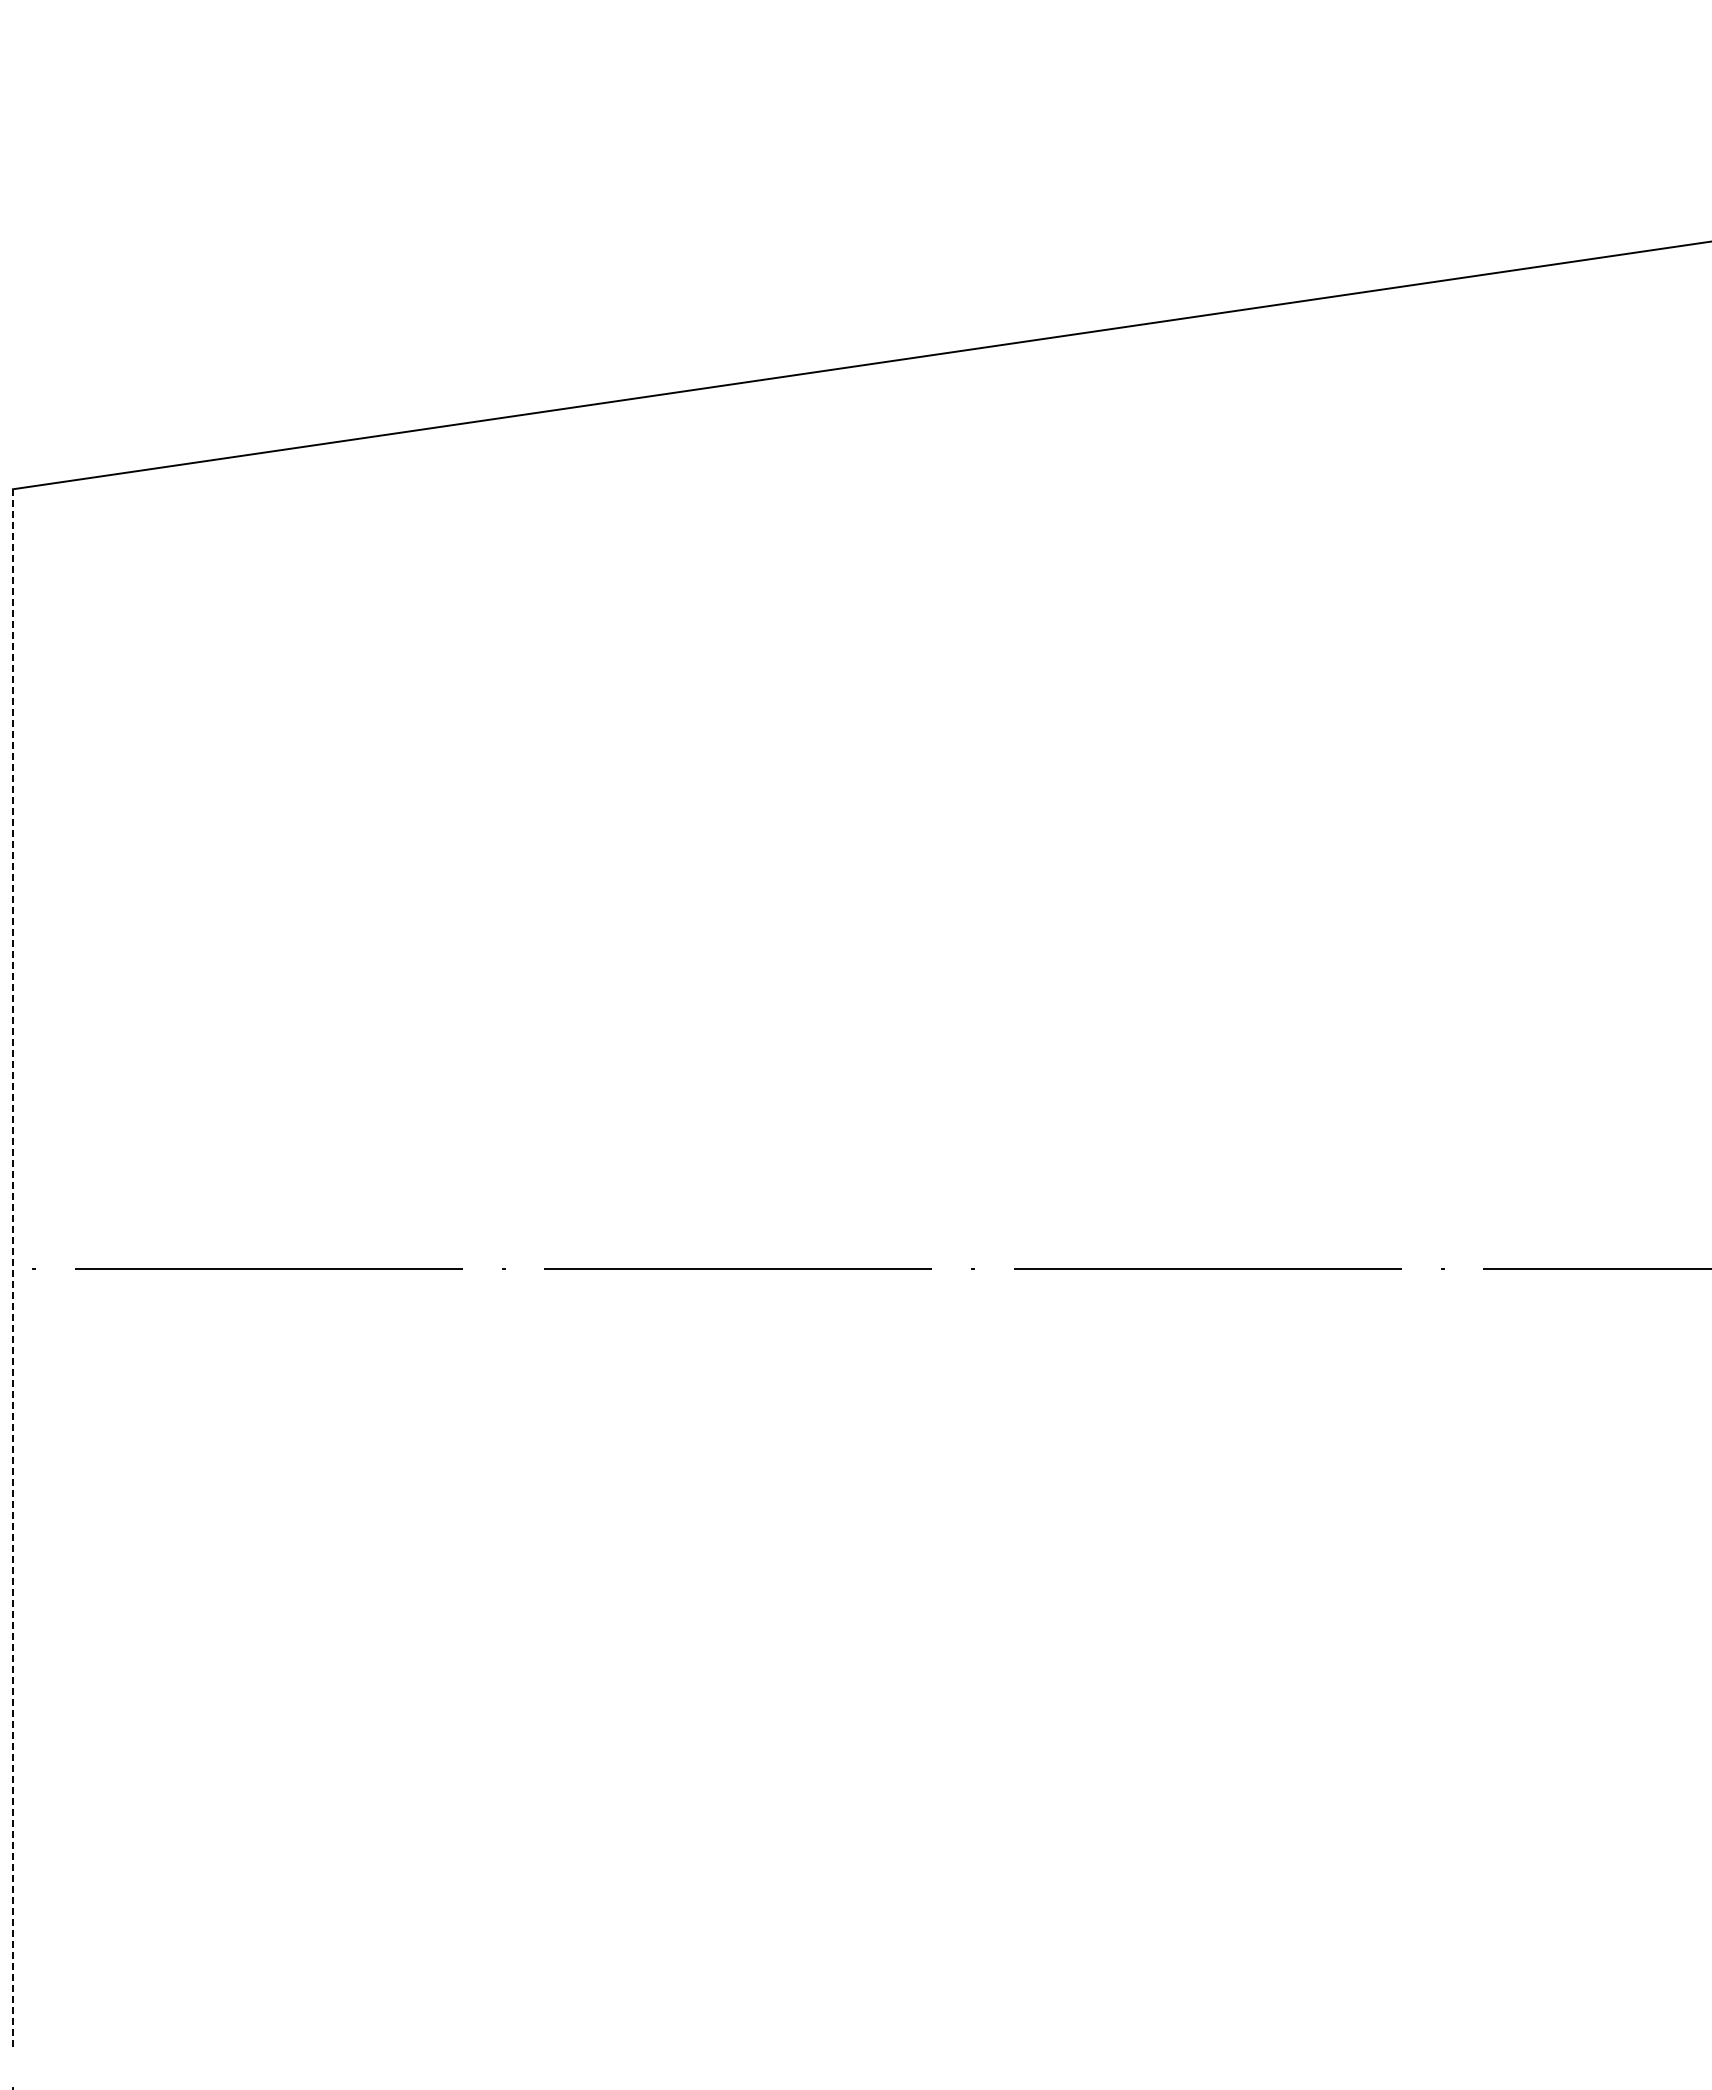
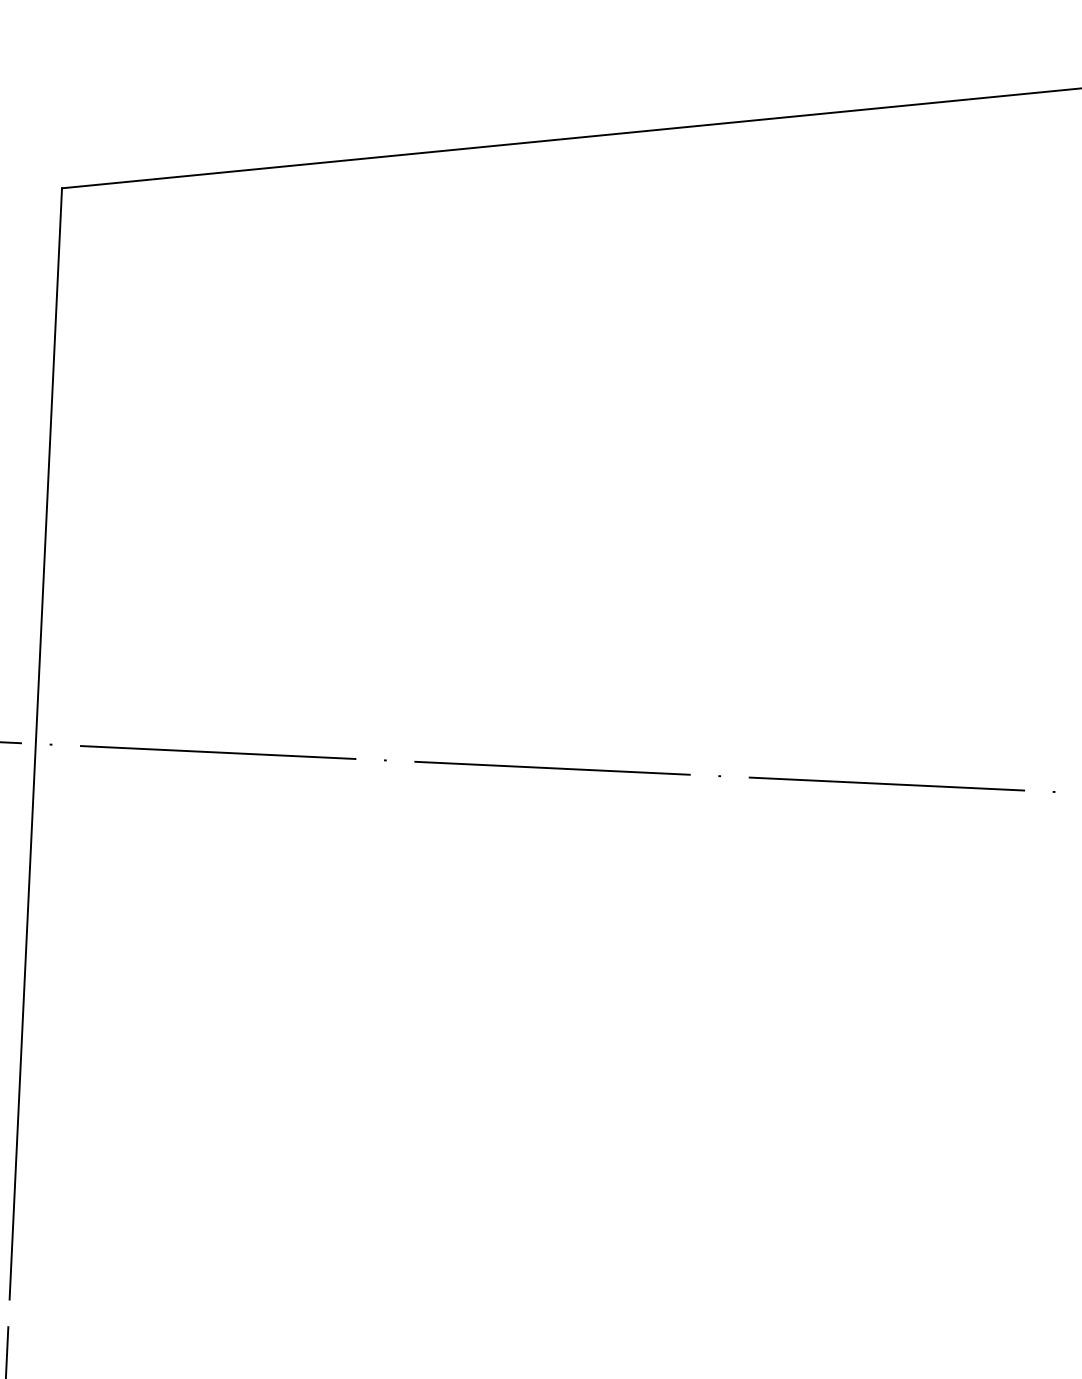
line: (12, 1269) -> (35, 743), dashed -> solid

